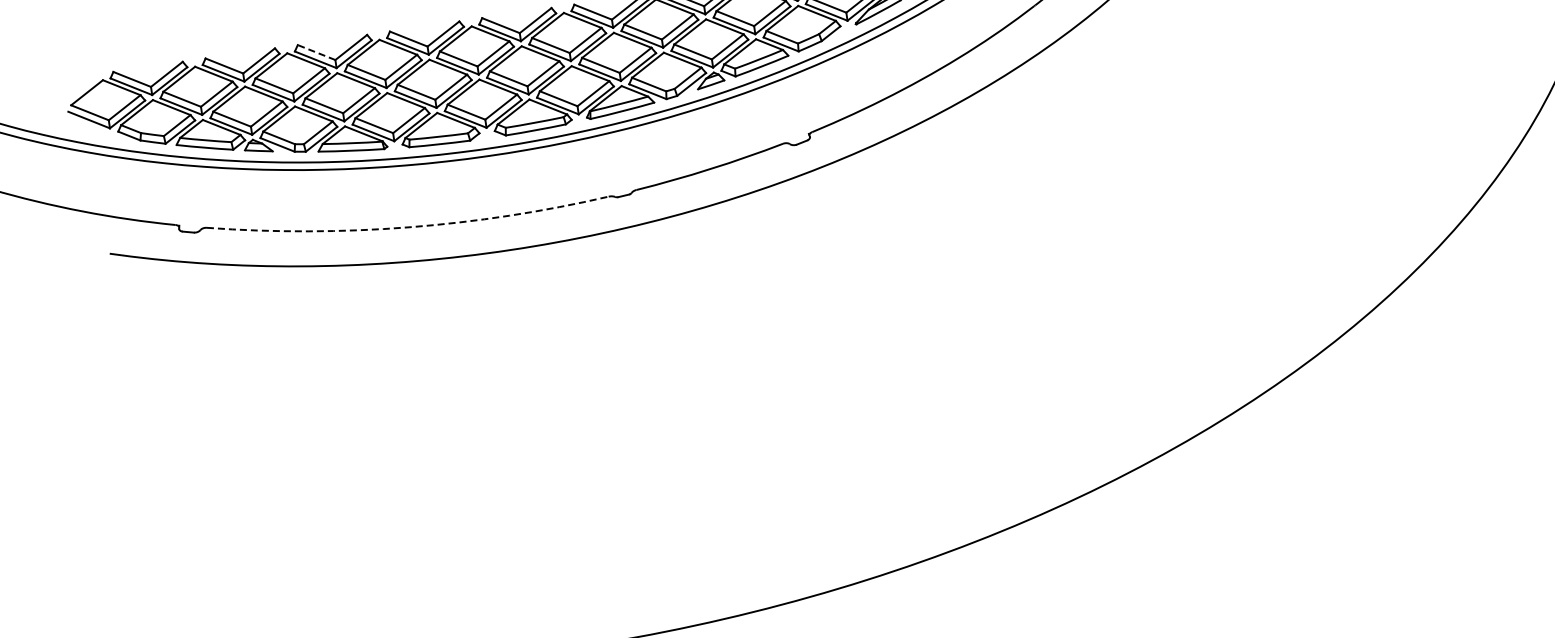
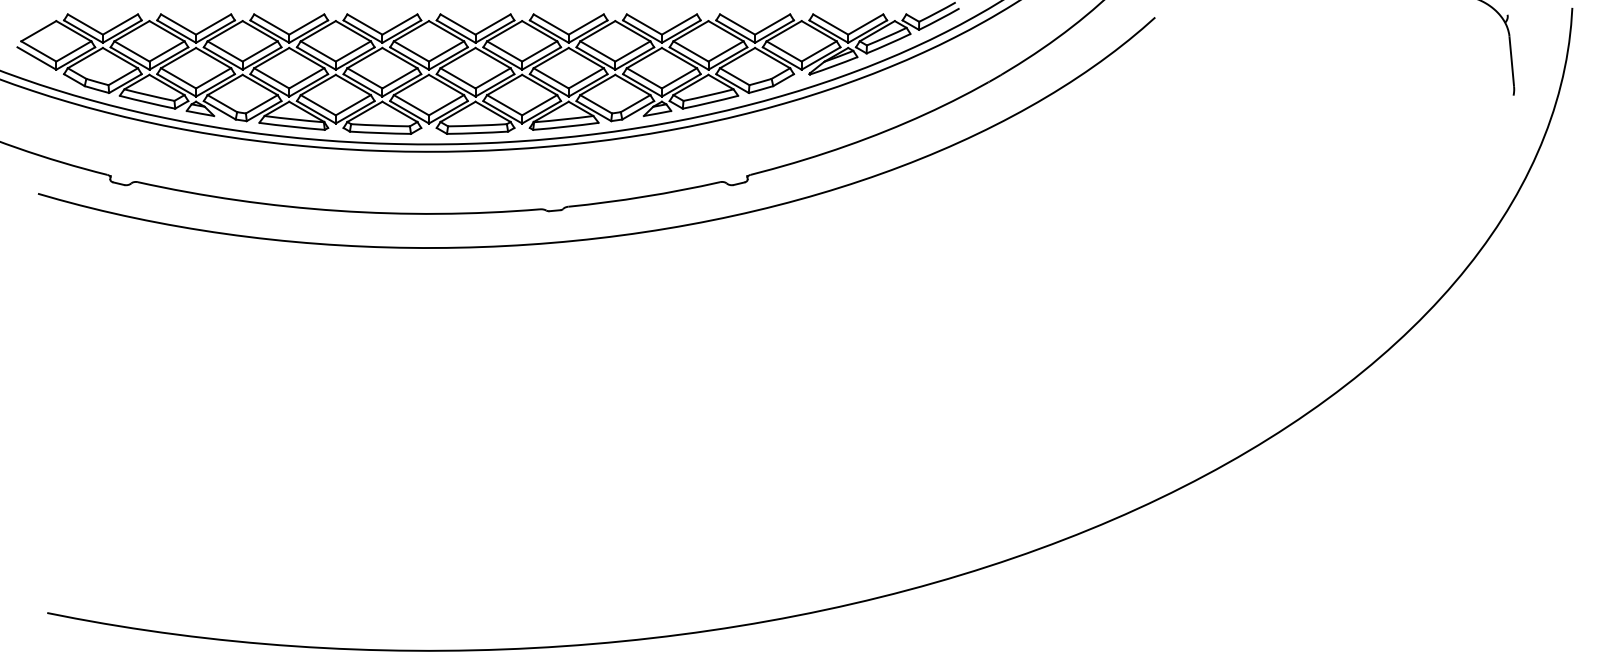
line: (316, 52) -> (271, 24), dashed -> solid
arc: (408, 227) -> (337, 210), dashed -> solid

